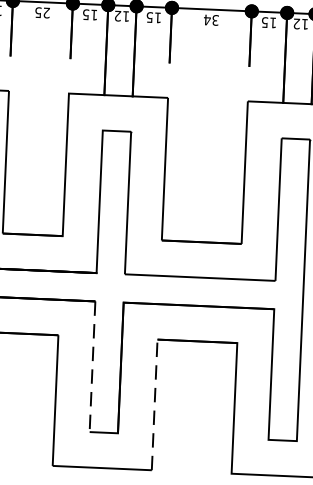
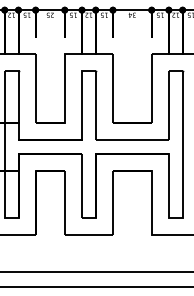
line: (93, 366) -> (82, 185), dashed -> solid
line: (153, 405) -> (112, 203), dashed -> solid

